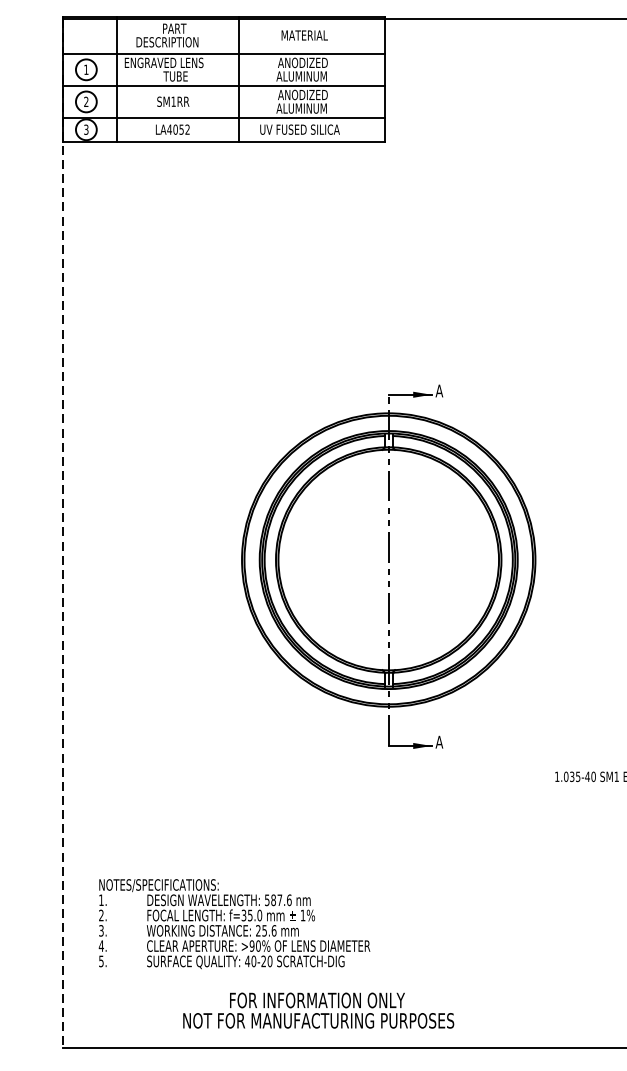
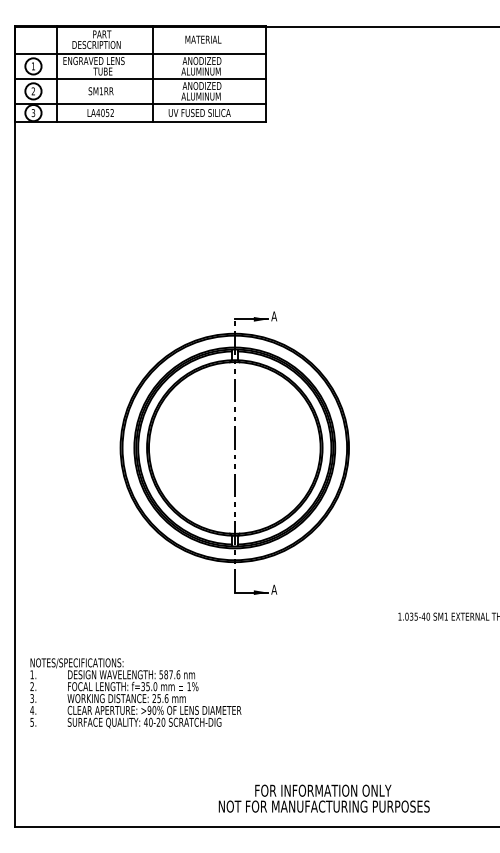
line: (63, 533) -> (15, 427), dashed -> solid
part: (388, 565) -> (234, 452), moved
text: (234, 924) -> (135, 693), moved
text: (317, 1010) -> (323, 798), moved

